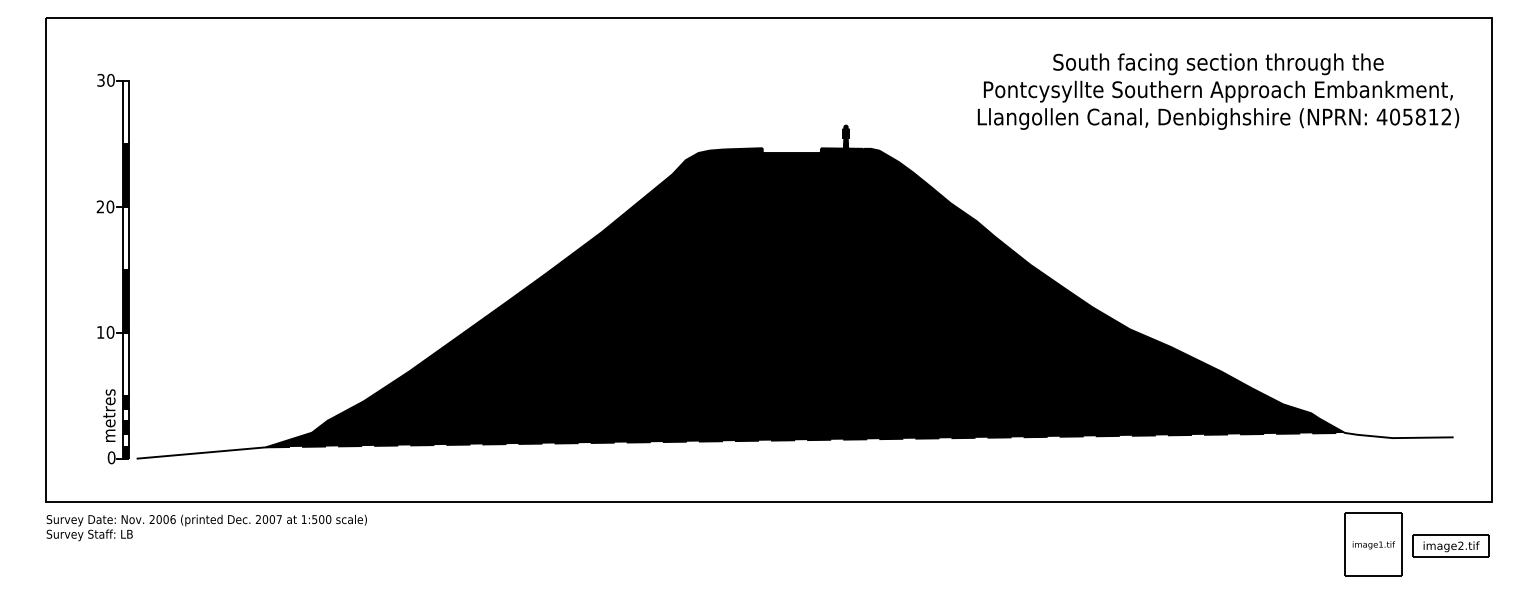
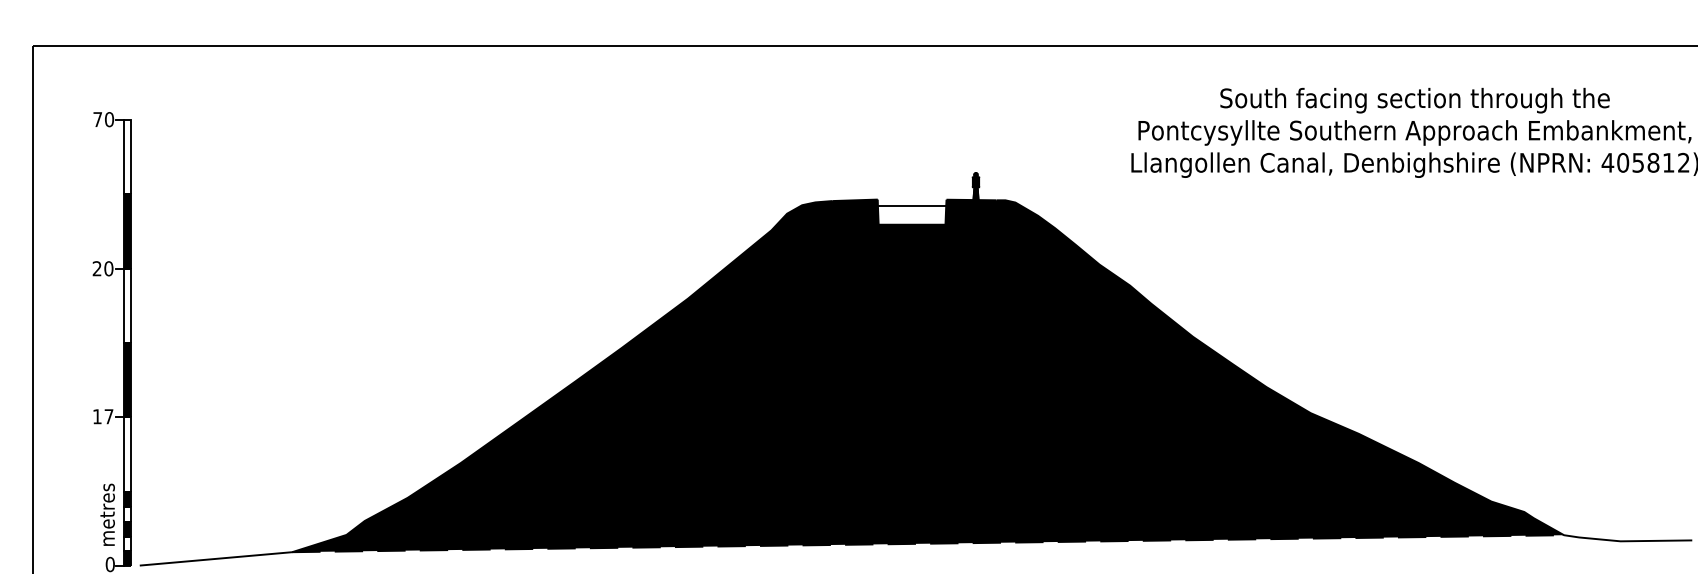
text: (100, 79) -> (97, 118), 30 -> 70
fill: (791, 161) -> (911, 215), removed
text: (110, 332) -> (108, 416), 10 -> 17

